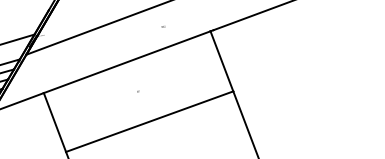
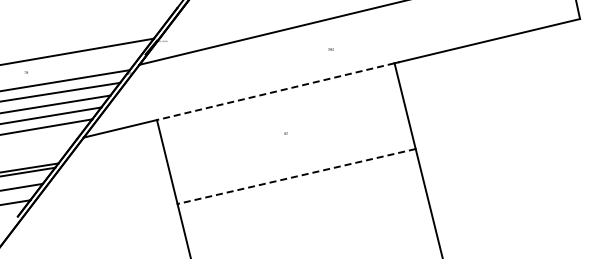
line: (126, 62) -> (275, 91), solid -> dashed
line: (149, 121) -> (296, 176), solid -> dashed

